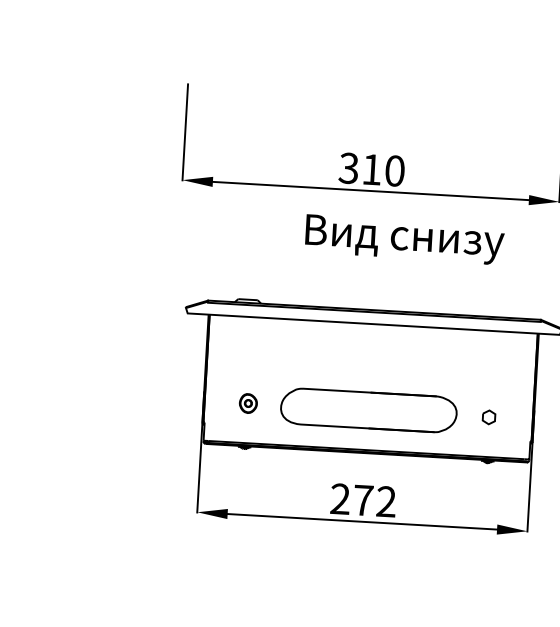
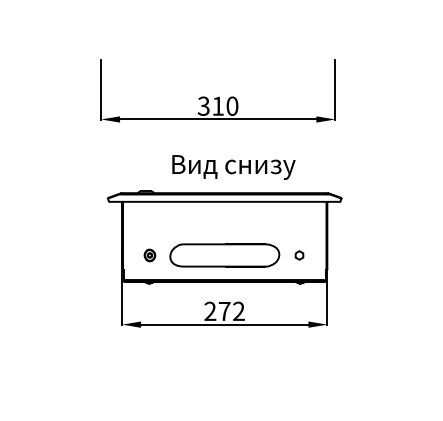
text: (404, 239) -> (233, 167), moved

